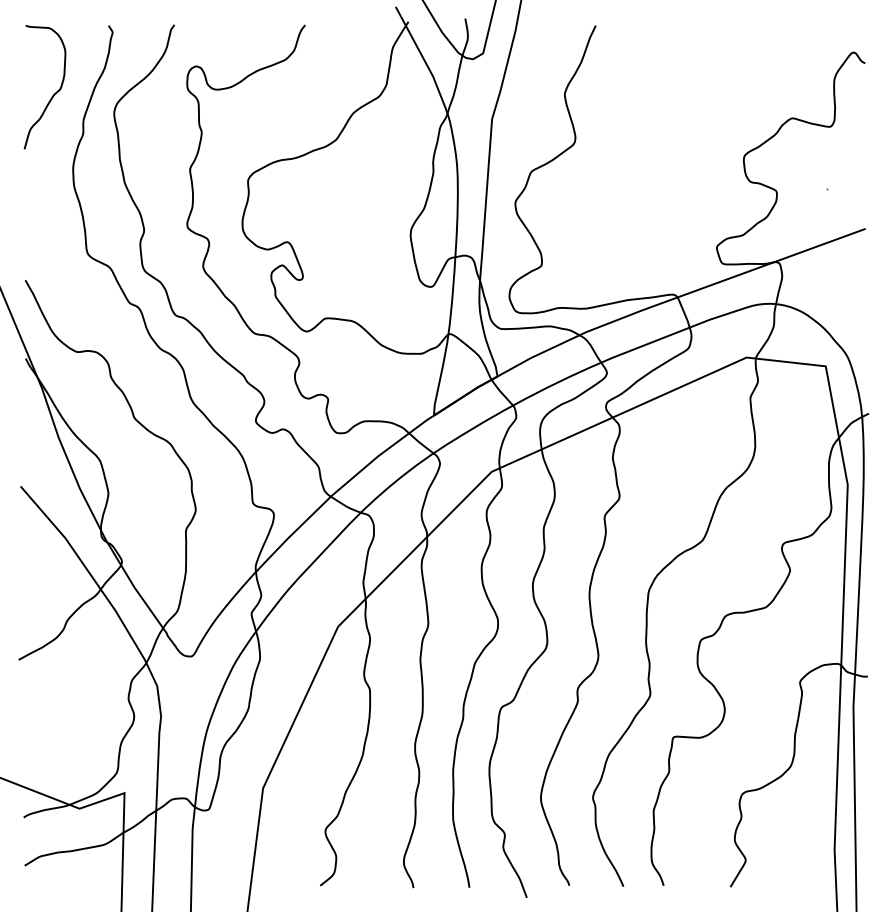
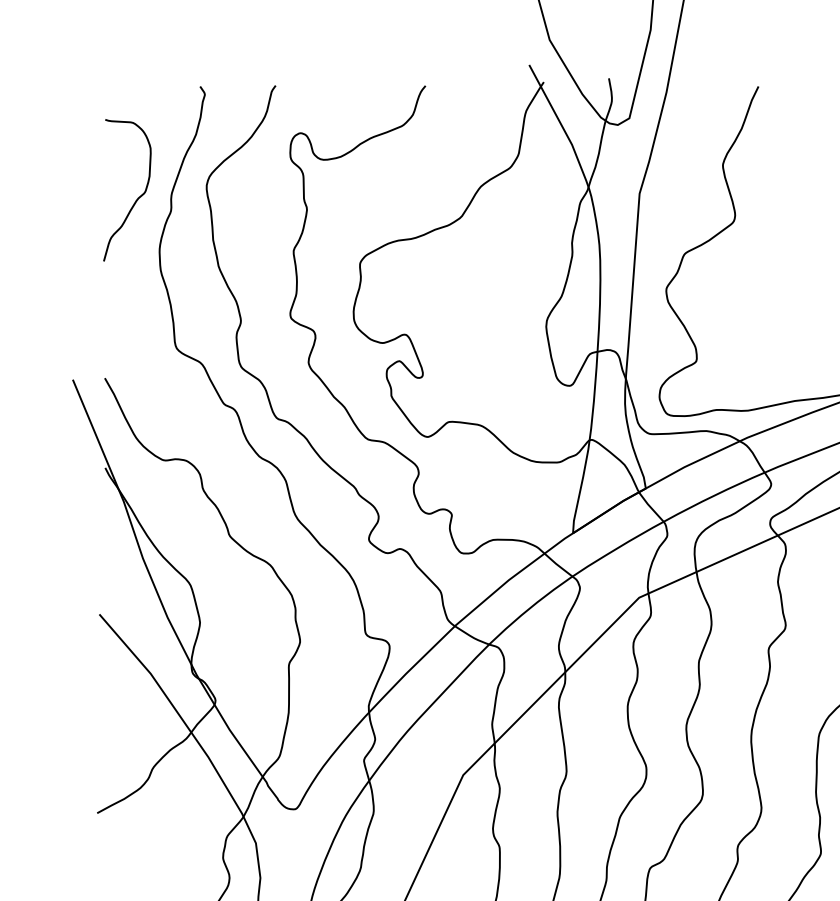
curve: (52, 95) -> (135, 199), moved

